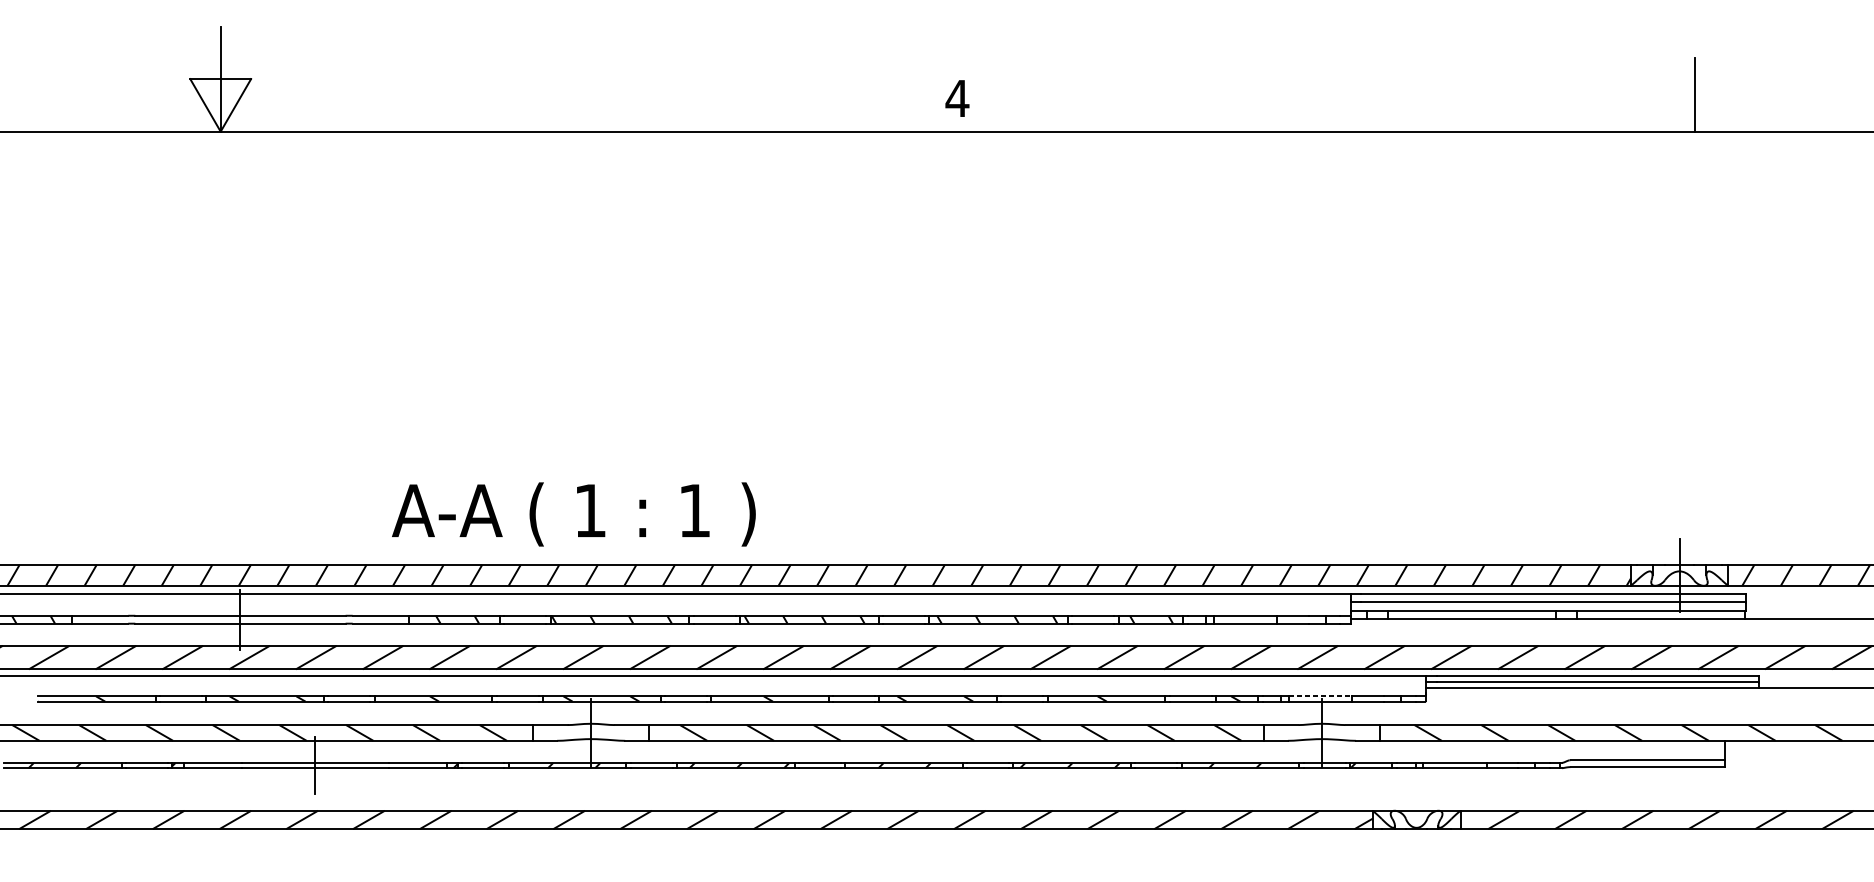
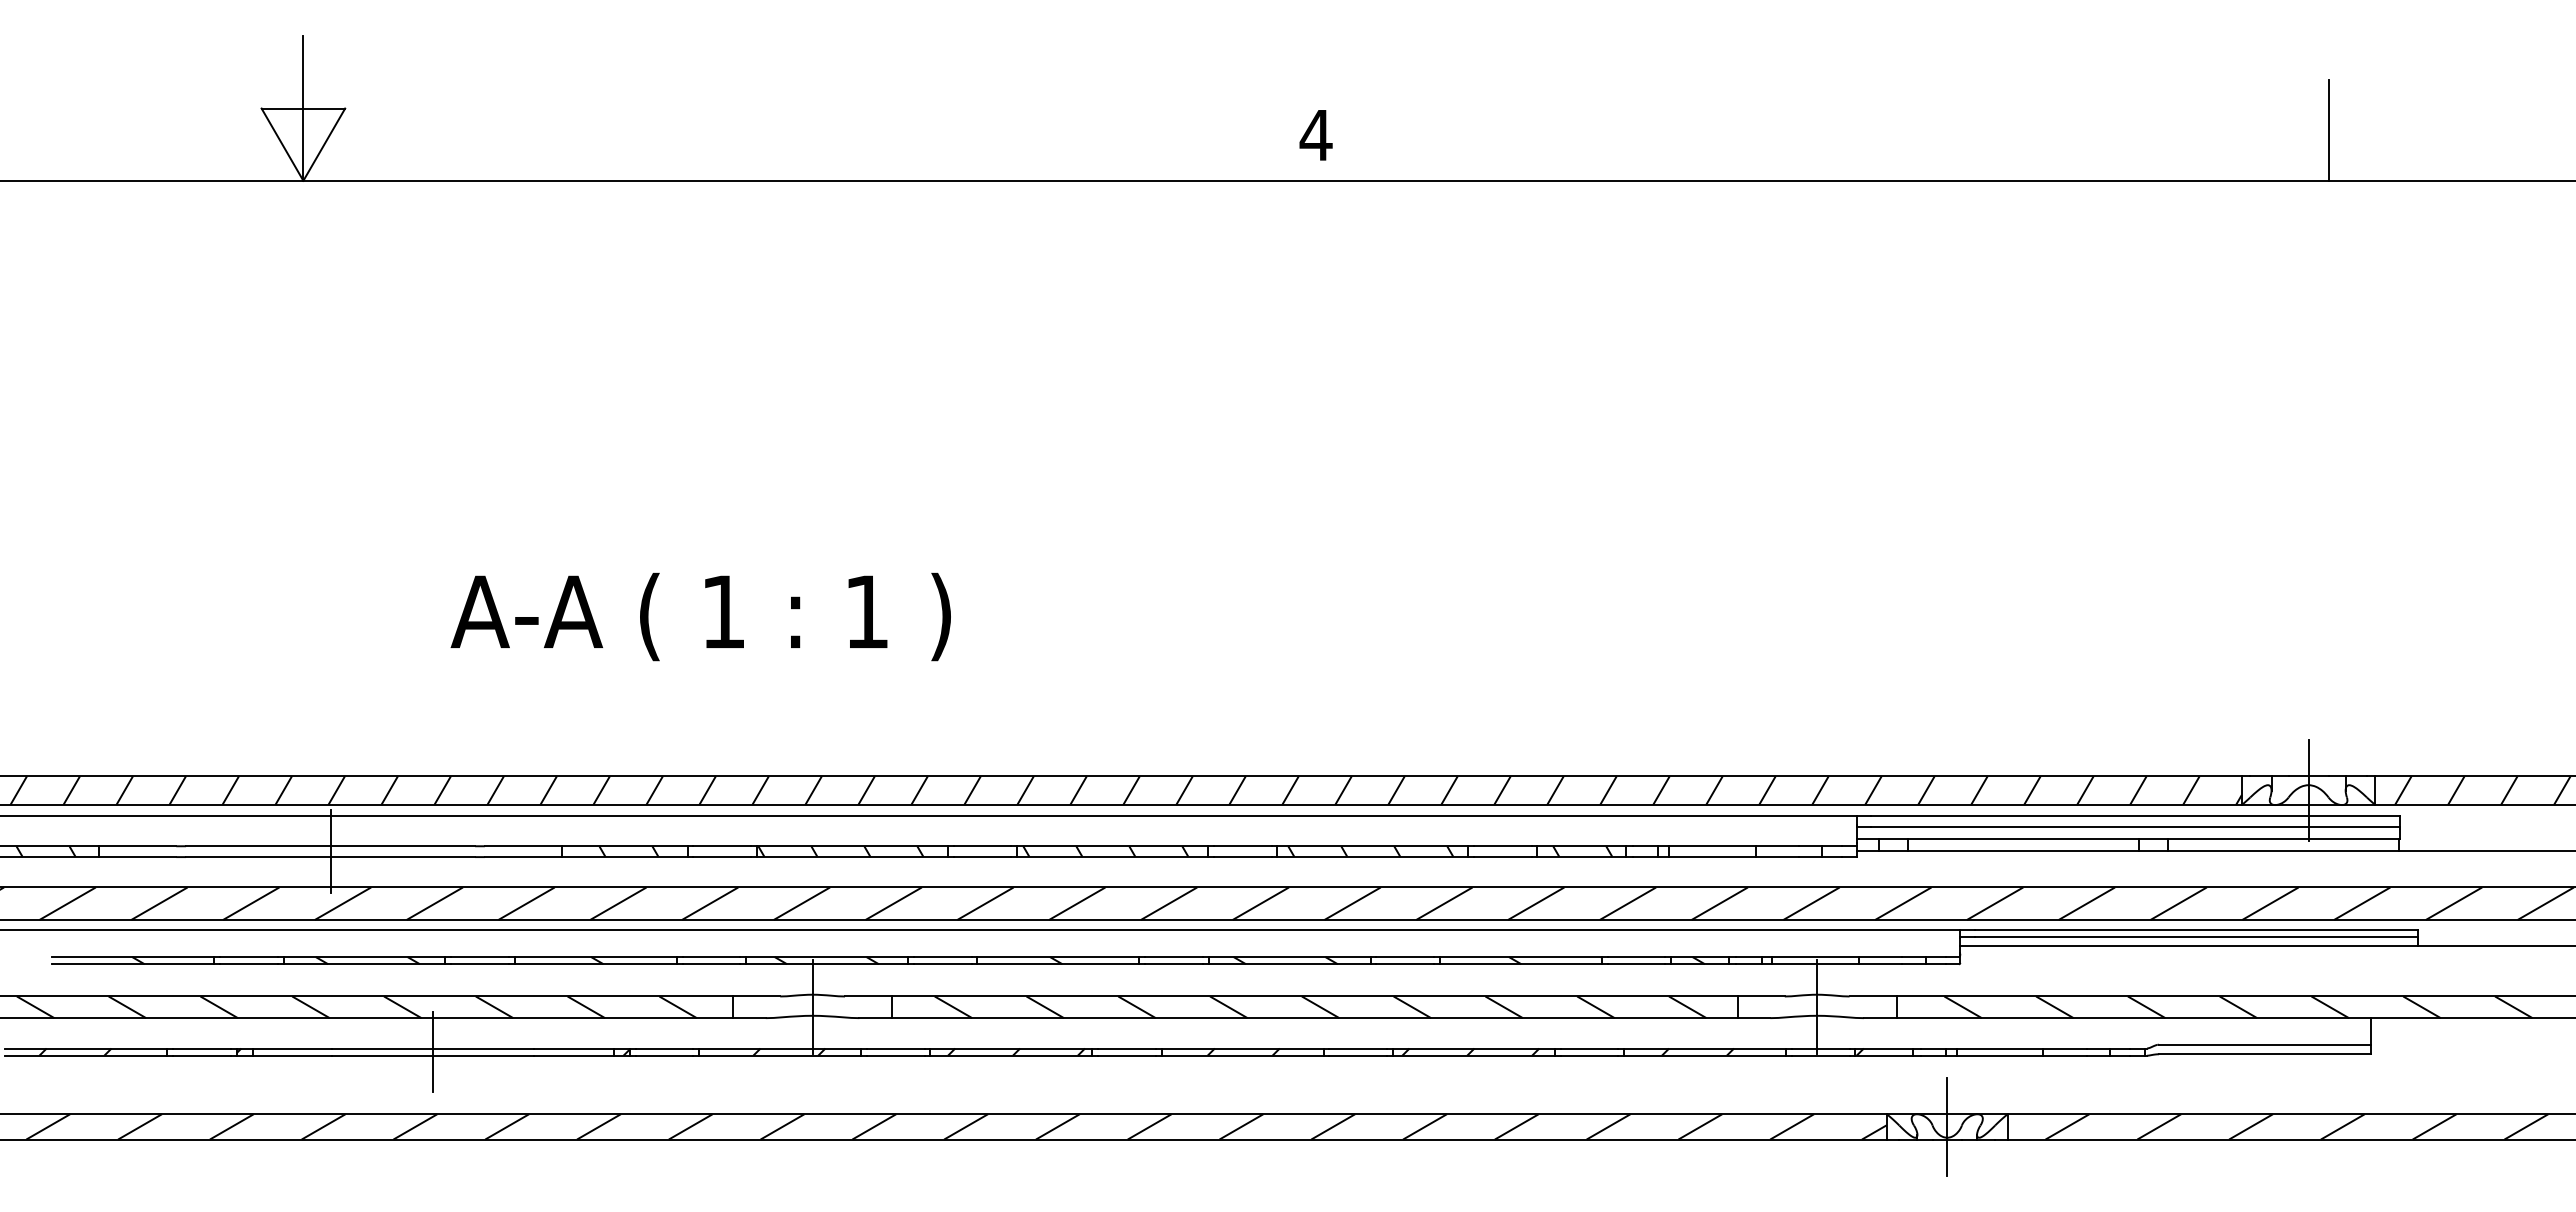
text: (573, 514) -> (700, 616), moved
line: (1321, 696) -> (1816, 957), dashed -> solid
line: (1416, 819) -> (1947, 1126), added

